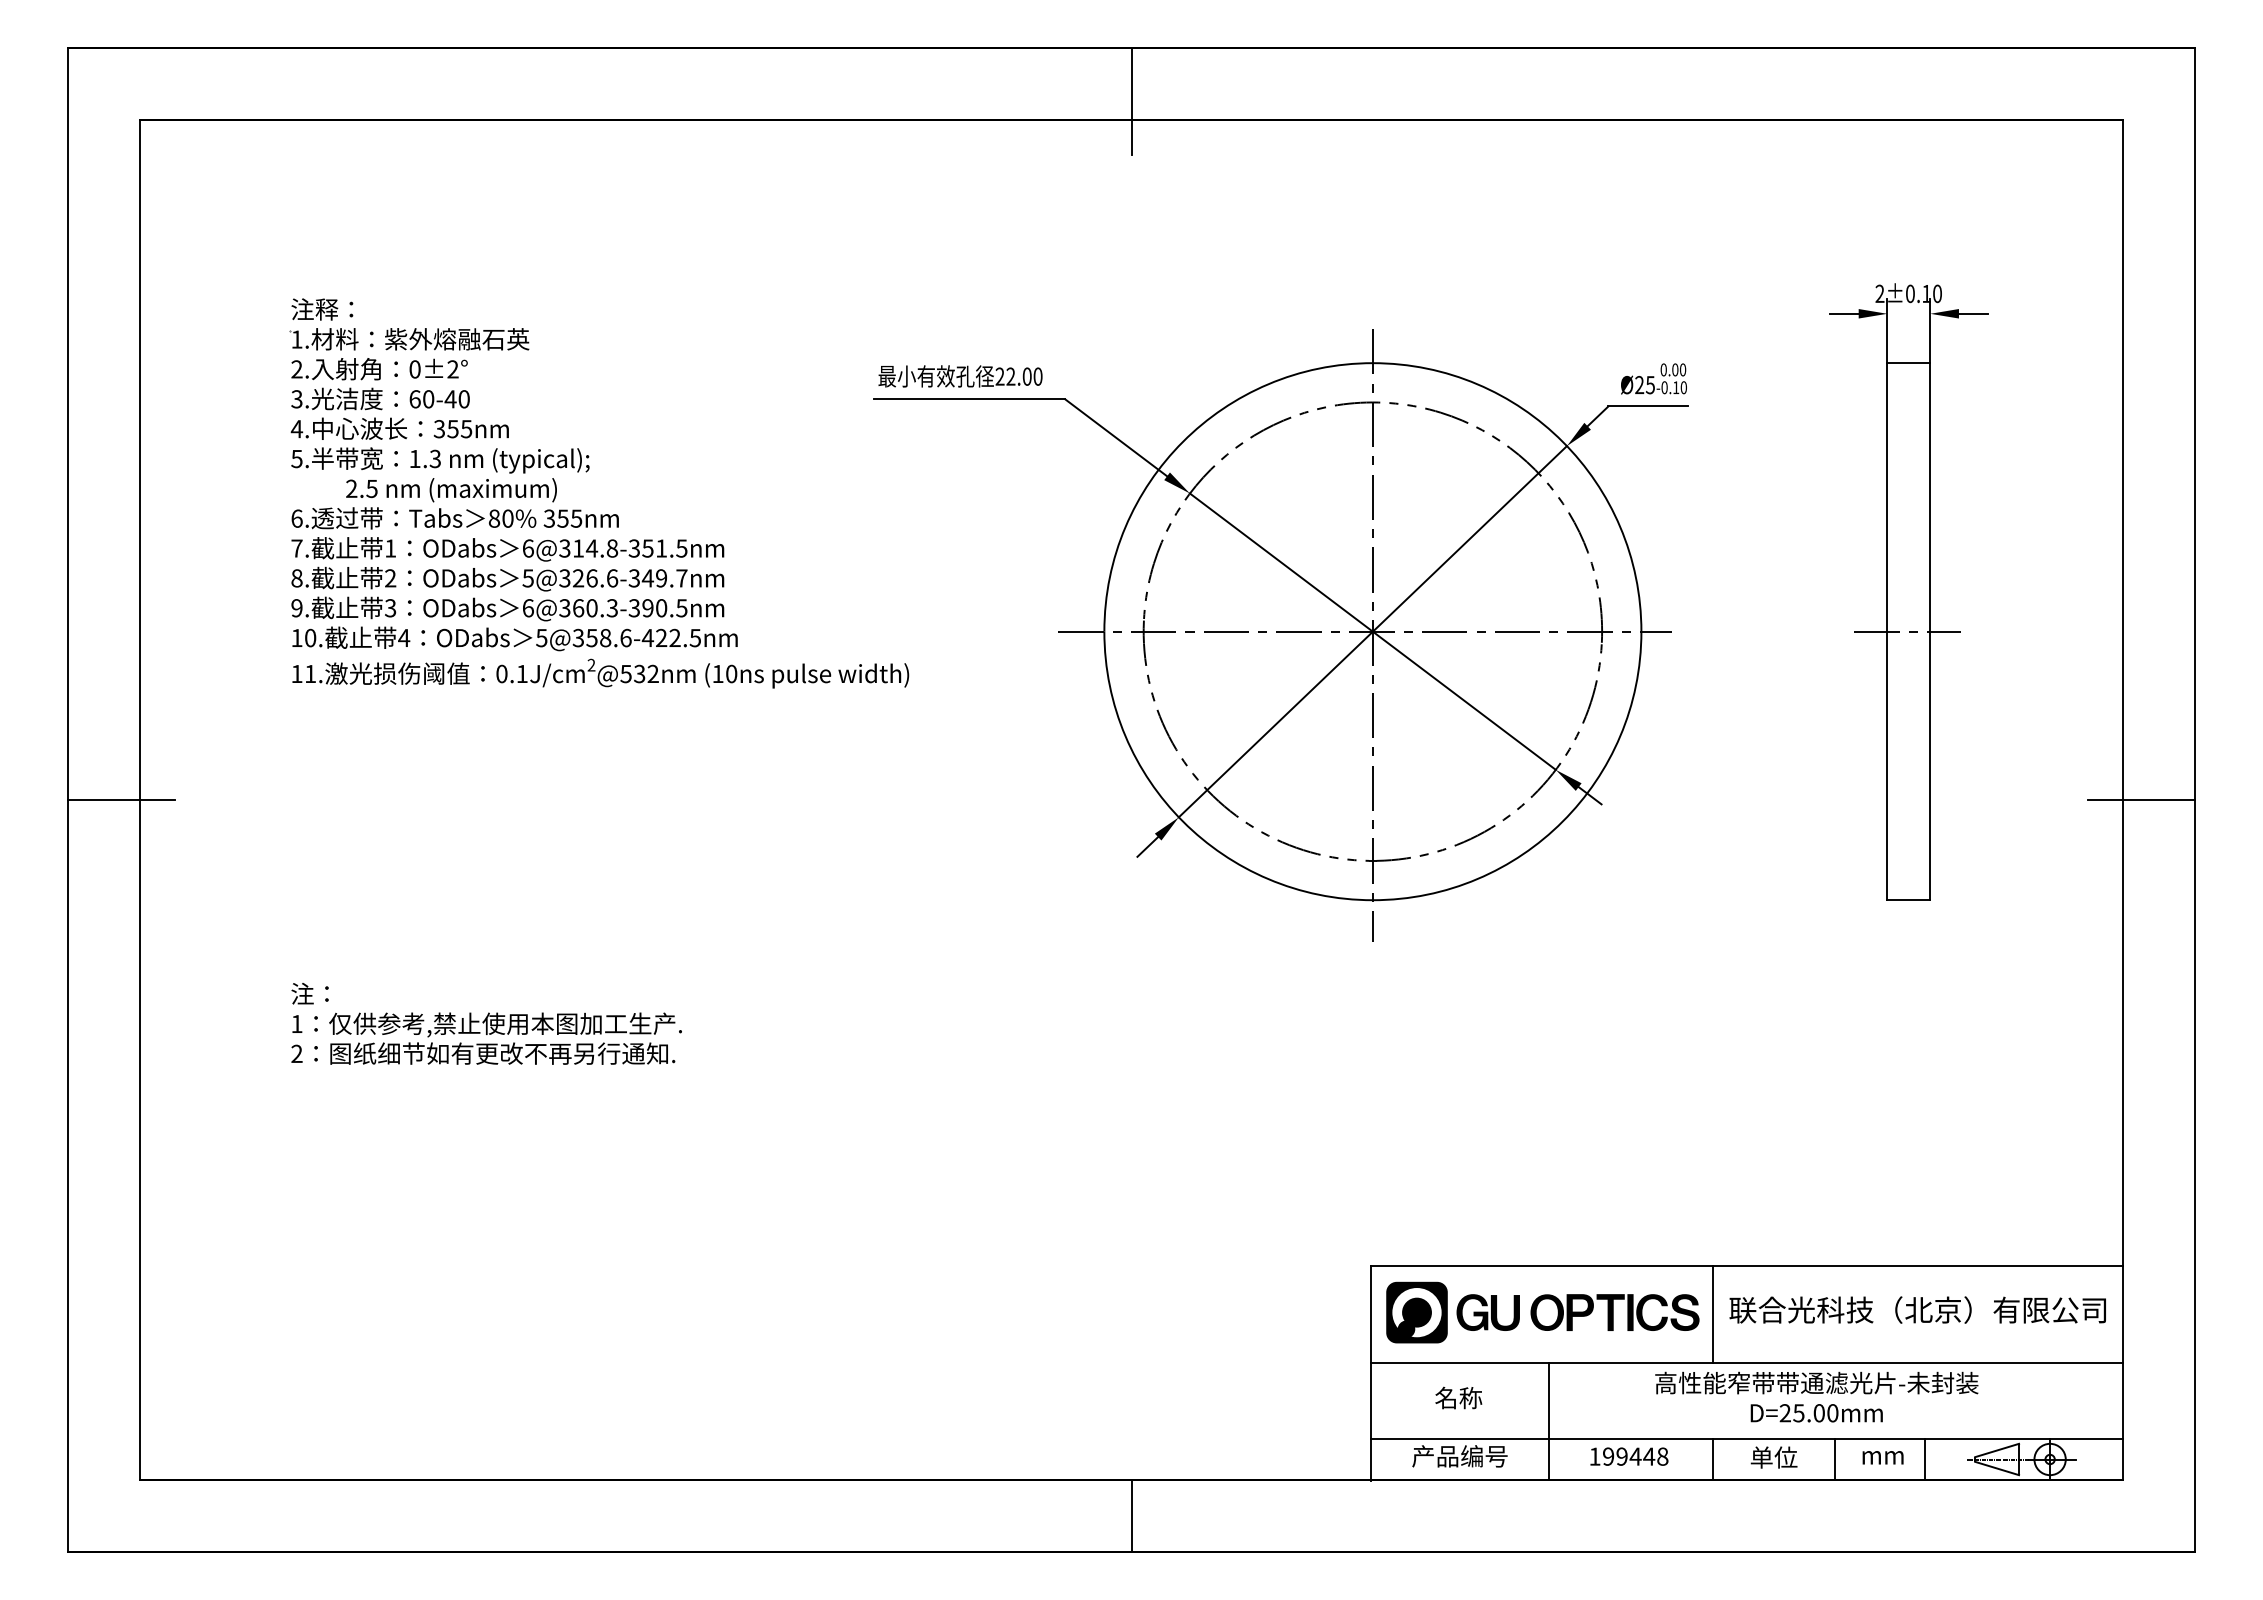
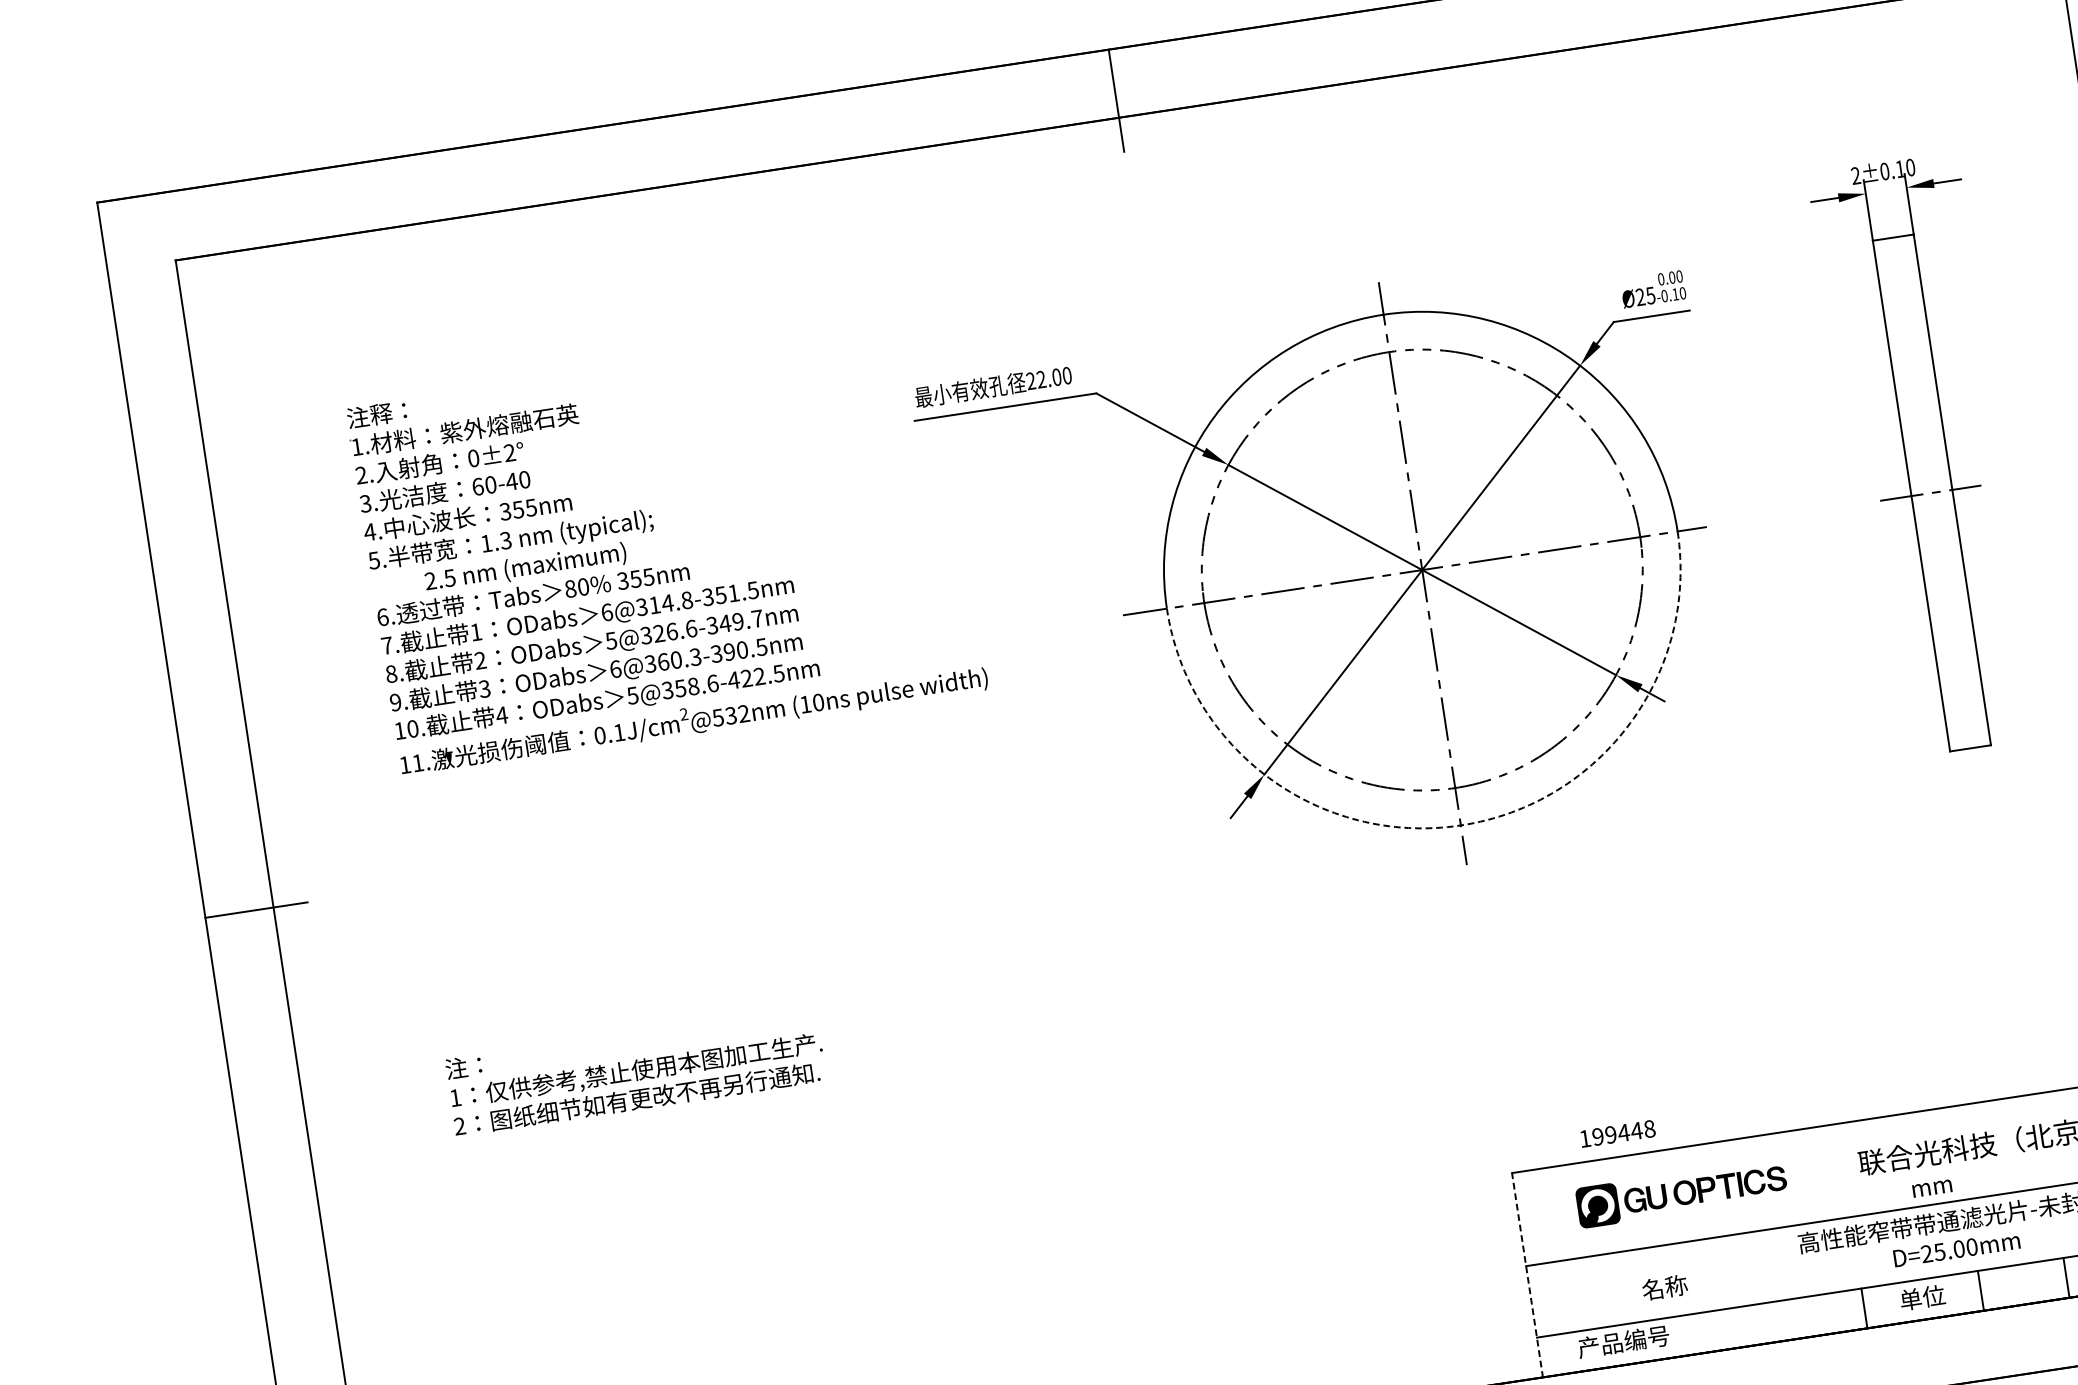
arc: (1372, 900) -> (1460, 825), solid -> dashed
part: (1542, 1312) -> (1681, 1193), size x0.7
line: (1712, 1313) -> (1843, 1169), removed
line: (1371, 1372) -> (1527, 1274), solid -> dashed
text: (1458, 1397) -> (1664, 1287), moved
line: (1548, 1421) -> (1702, 1295), removed
text: (1629, 1456) -> (1618, 1133), moved
text: (1882, 1457) -> (1931, 1188), moved

